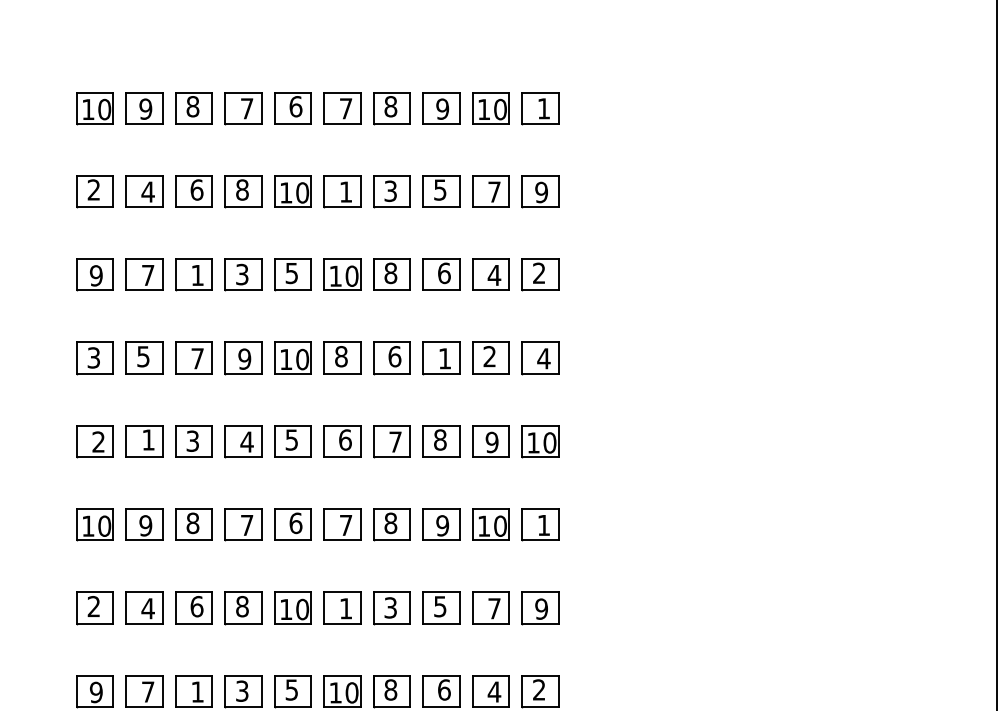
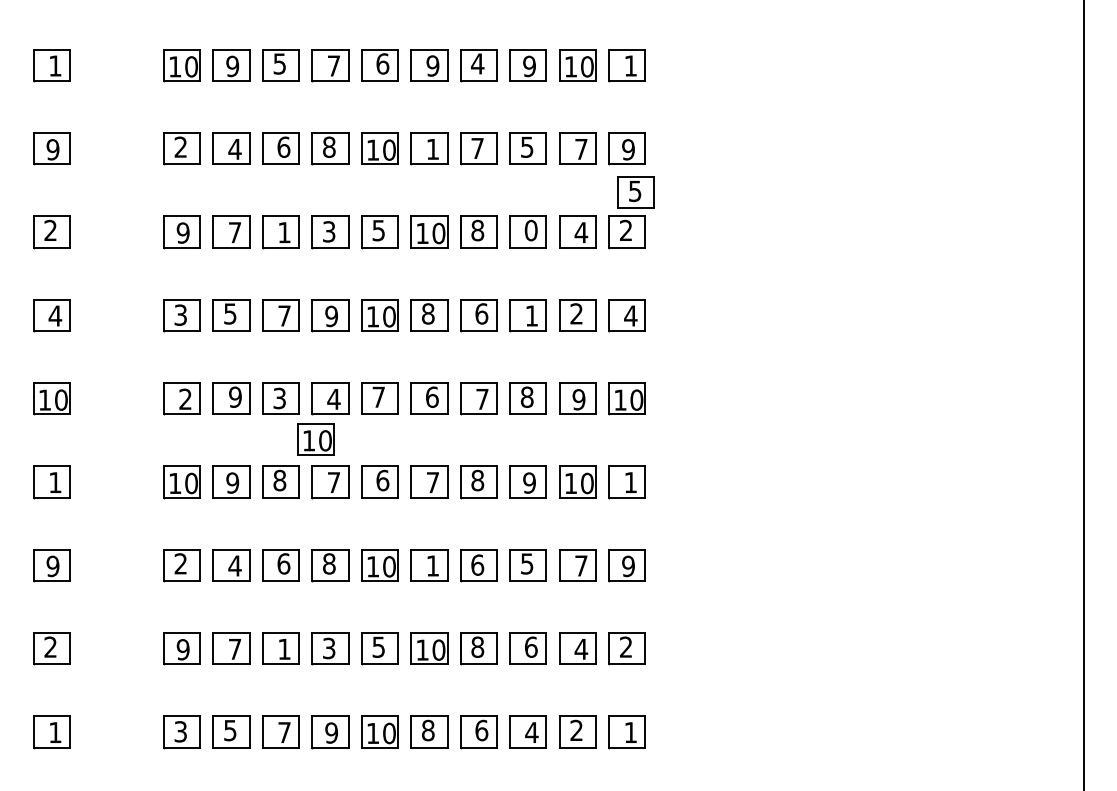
text: (192, 106) -> (279, 63), 8 -> 5
text: (390, 106) -> (477, 63), 8 -> 4
text: (345, 108) -> (432, 65), 7 -> 9
text: (390, 191) -> (477, 148), 3 -> 7
part: (548, 235) -> (635, 192), added
text: (443, 272) -> (530, 229), 6 -> 0
text: (148, 439) -> (235, 396), 1 -> 9
text: (291, 439) -> (378, 396), 5 -> 7
part: (228, 482) -> (315, 439), added
text: (390, 607) -> (477, 564), 3 -> 6

